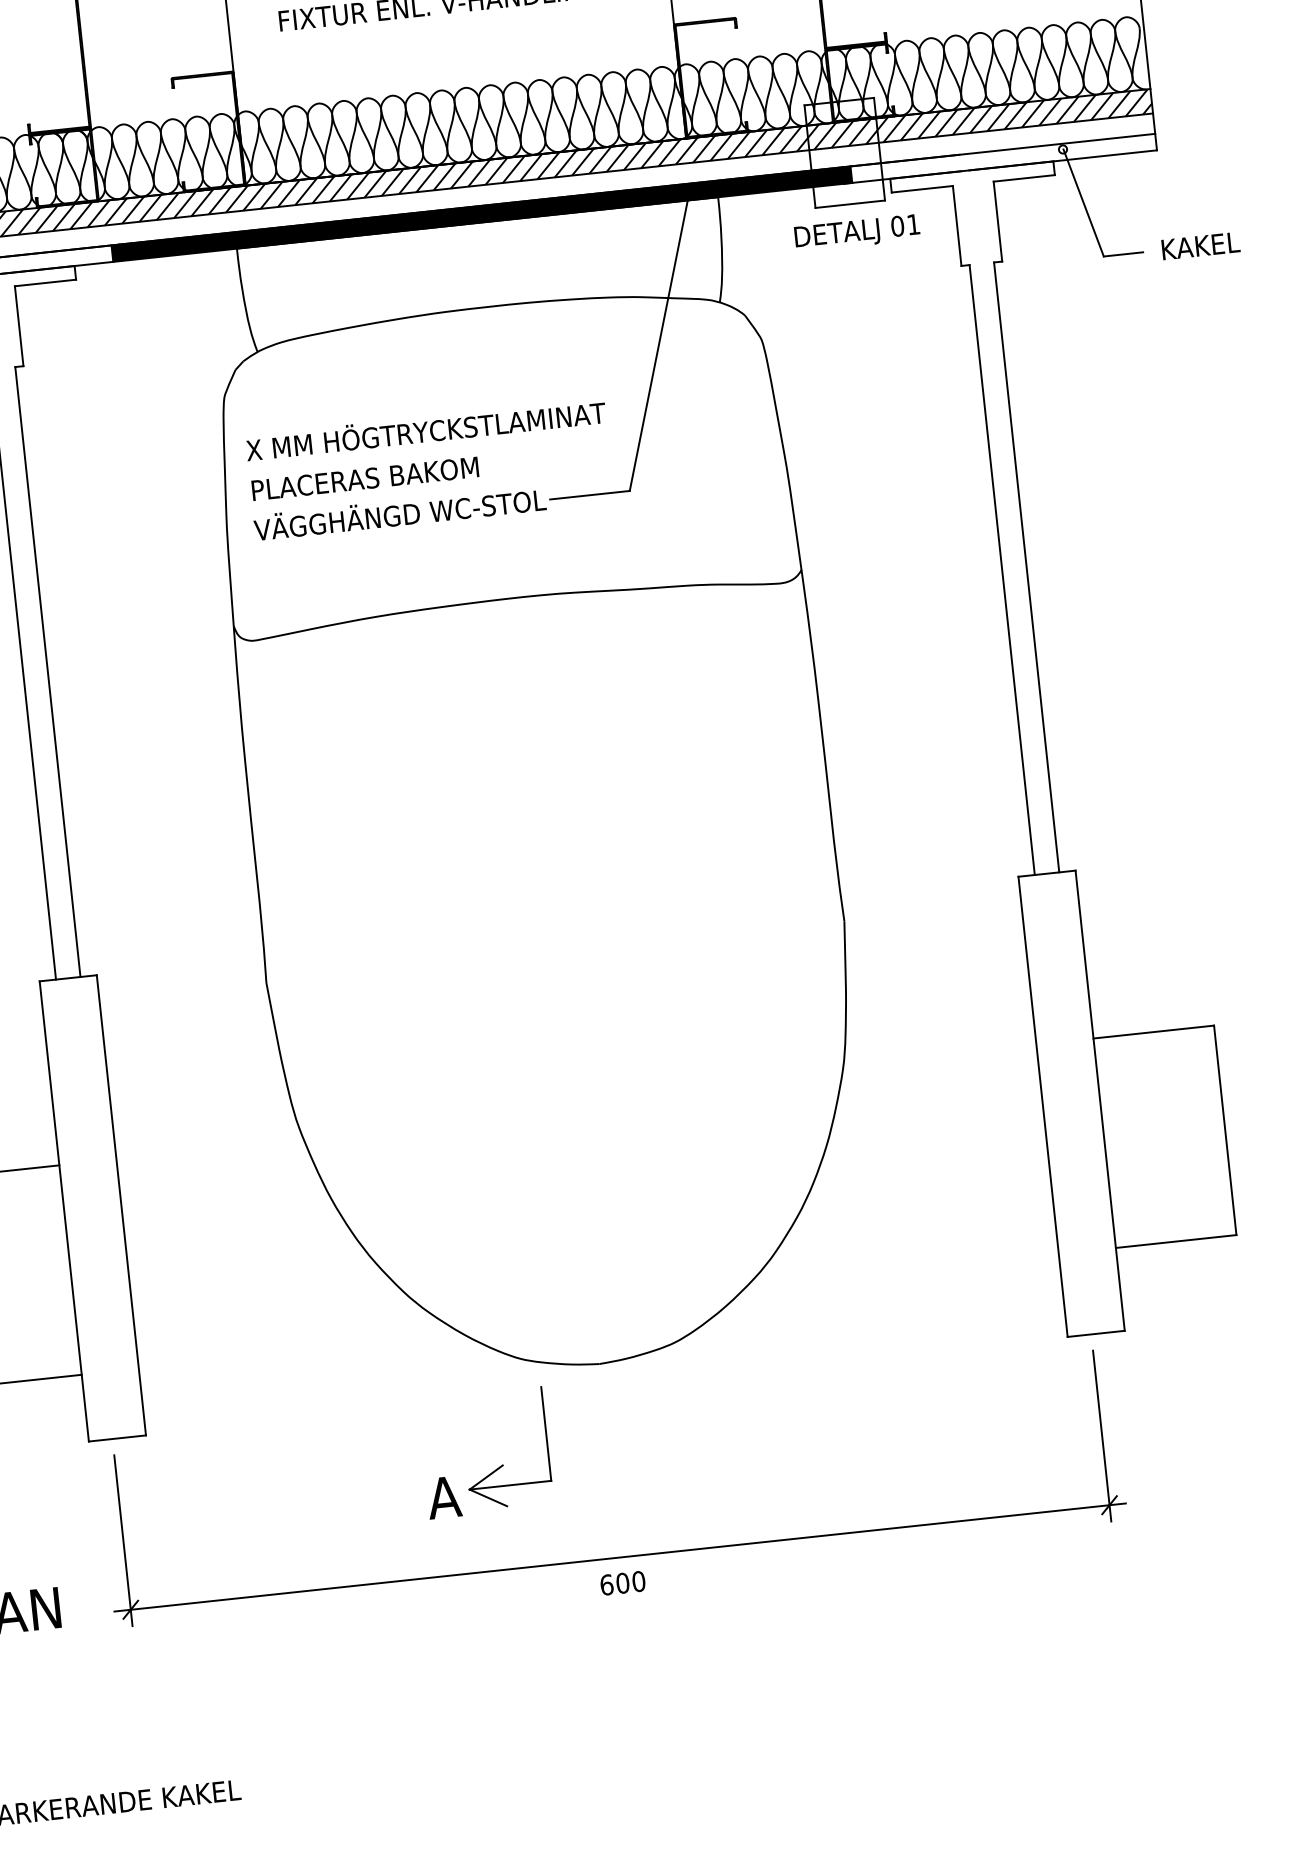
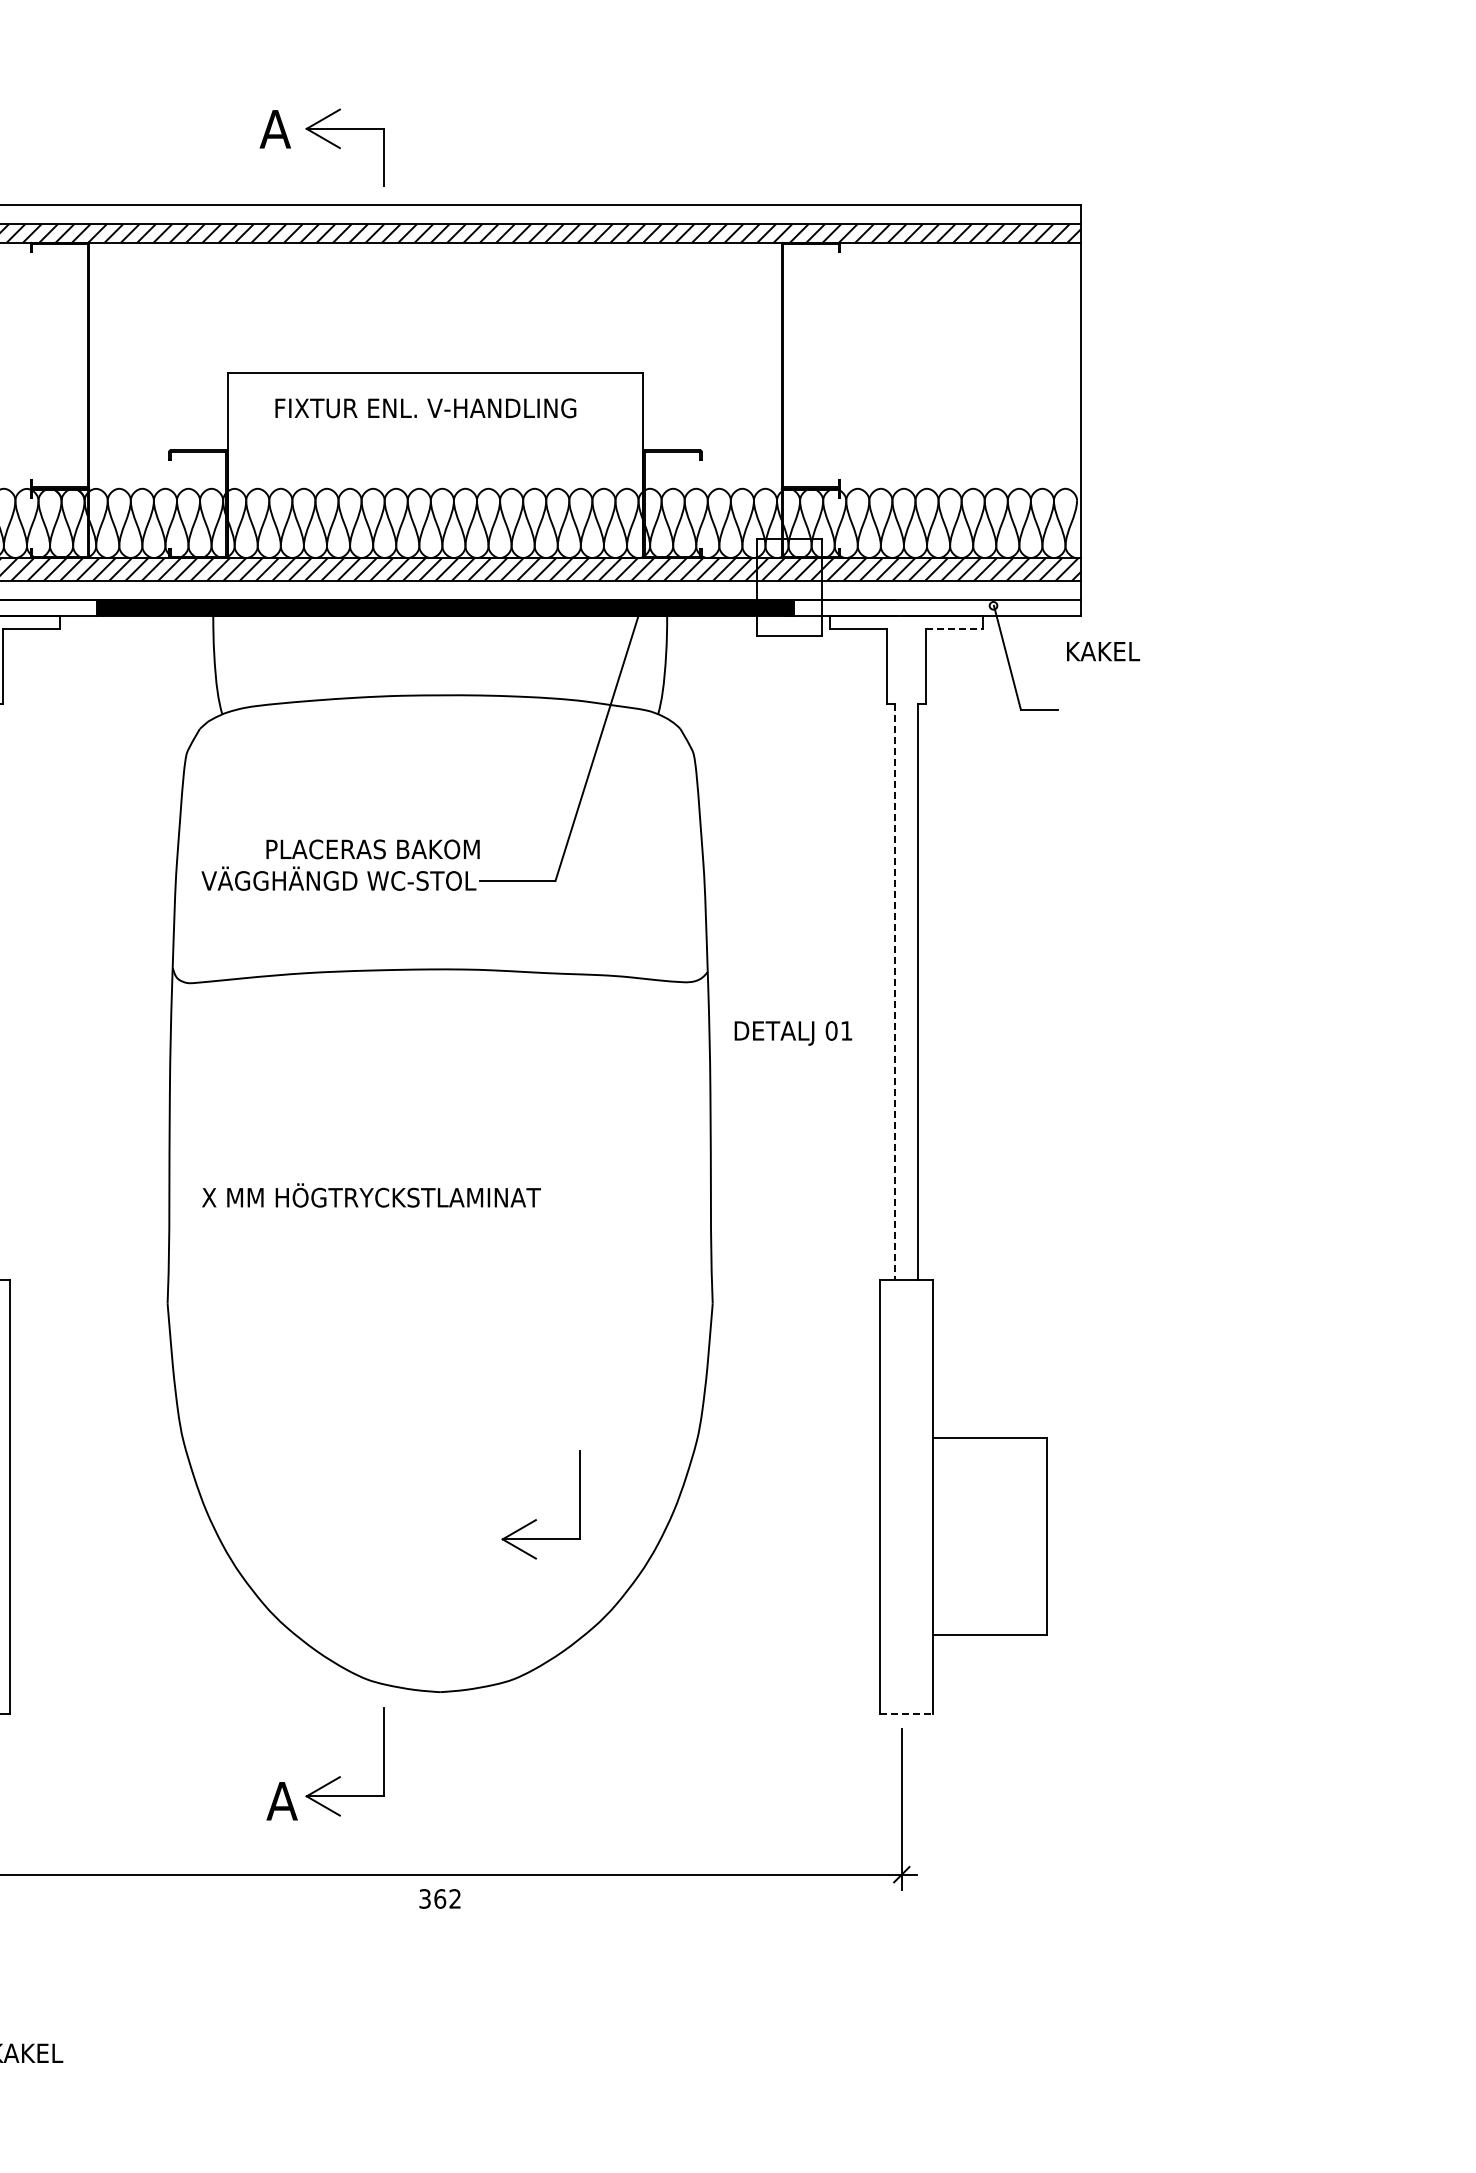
line: (1024, 177) -> (954, 628), solid -> dashed
text: (857, 233) -> (793, 1033), moved
text: (1200, 245) -> (1103, 651), moved
text: (425, 429) -> (371, 1195), moved
text: (364, 479) -> (372, 849), moved
line: (1001, 569) -> (894, 991), solid -> dashed
part: (681, 1170) -> (536, 1519), added
line: (1096, 1333) -> (906, 1713), solid -> dashed
text: (623, 1582) -> (440, 1898), 600 -> 362

